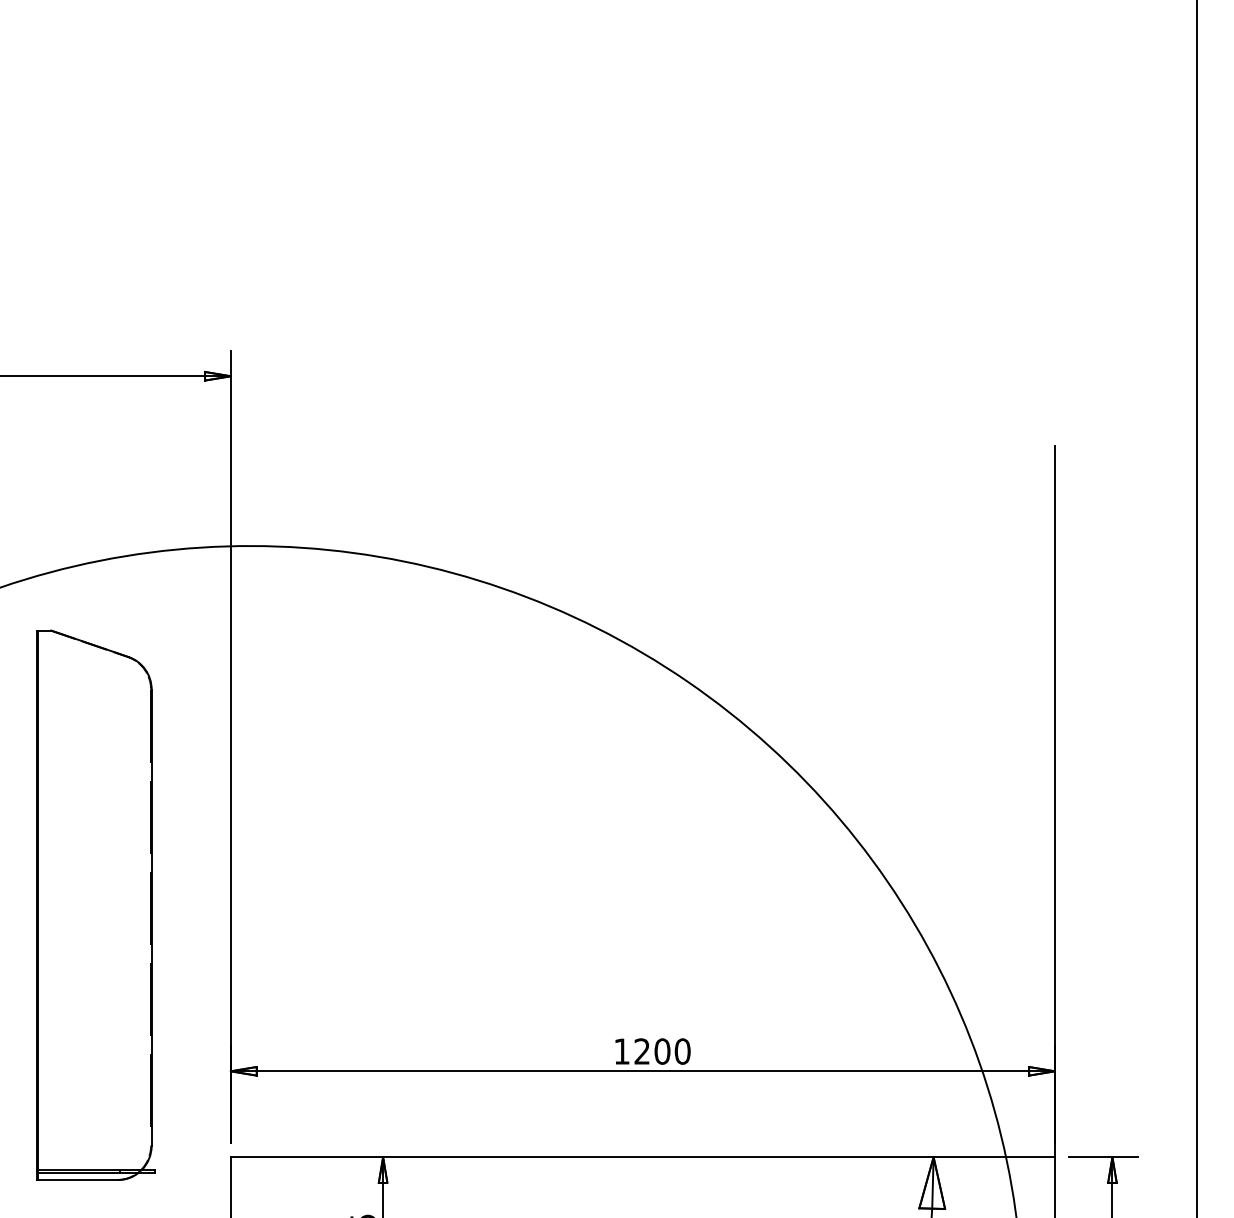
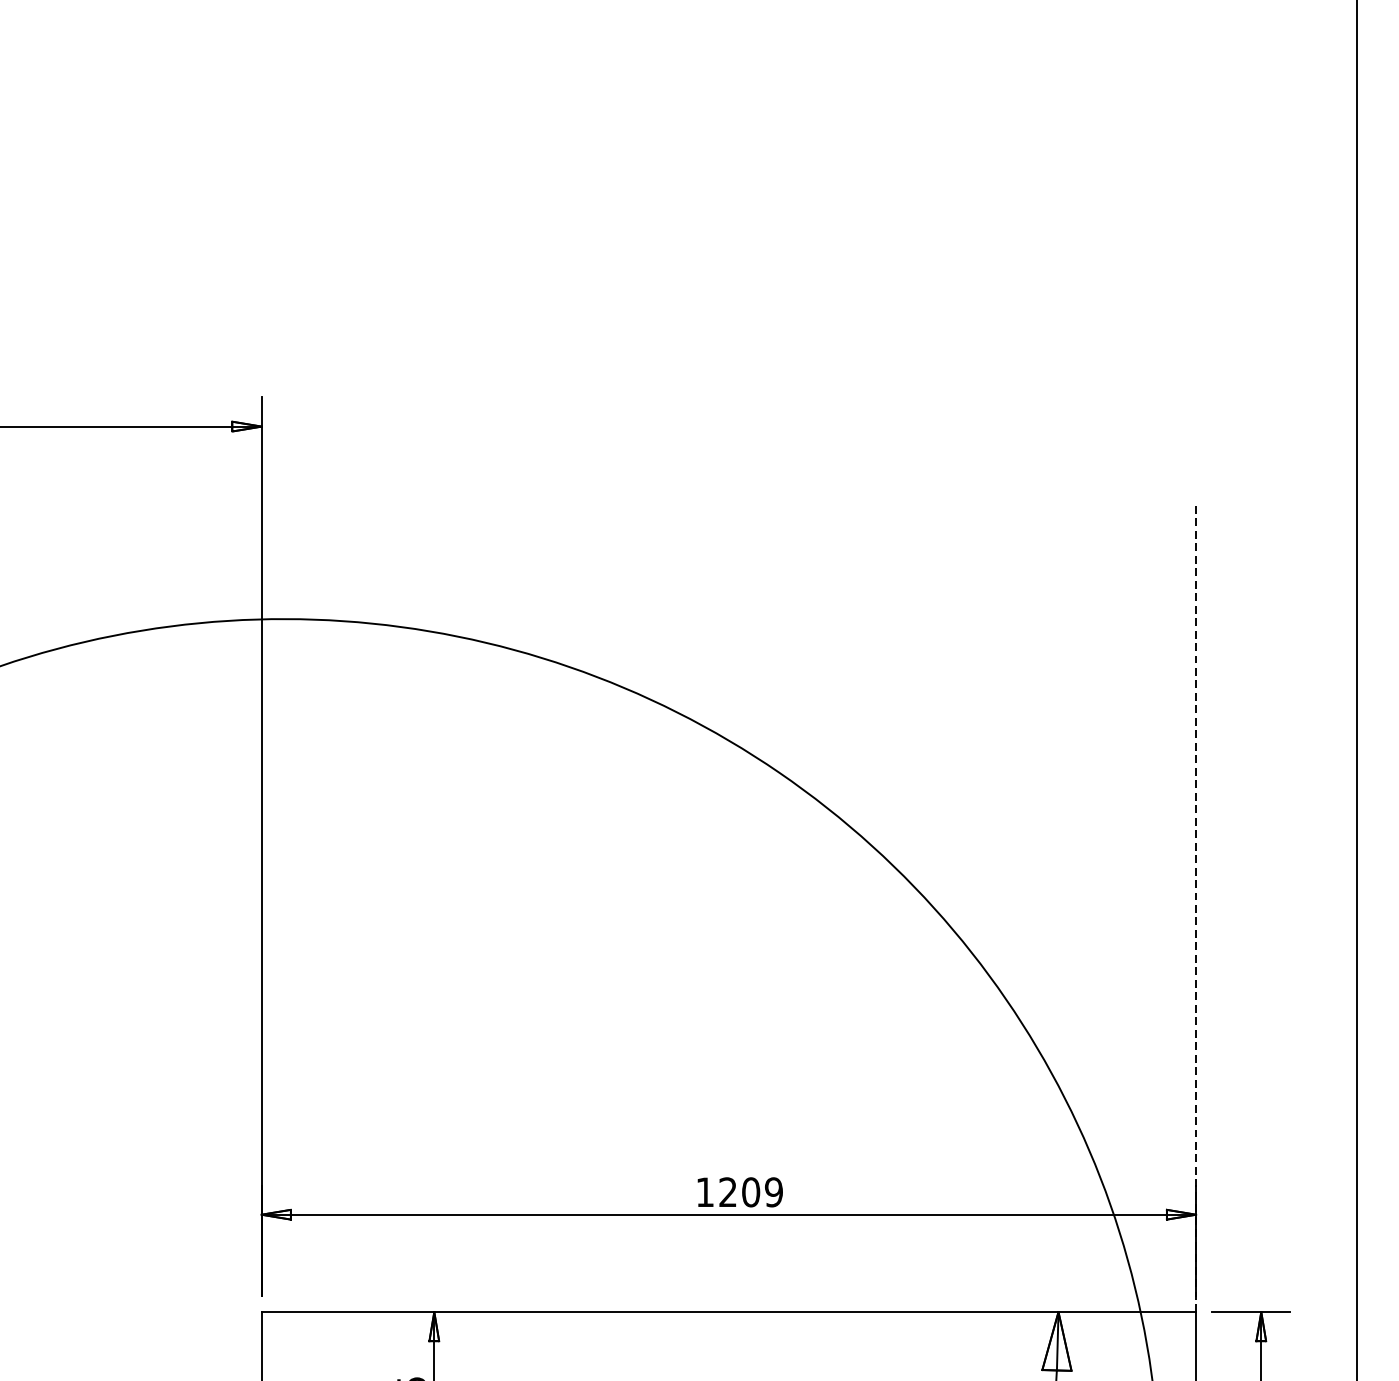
line: (1054, 801) -> (1195, 908), solid -> dashed
part: (95, 904) -> (108, 1025), removed
text: (682, 1051) -> (773, 1192), 1200 -> 1209

